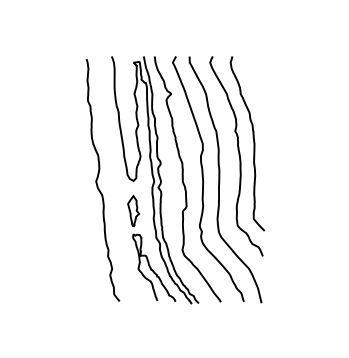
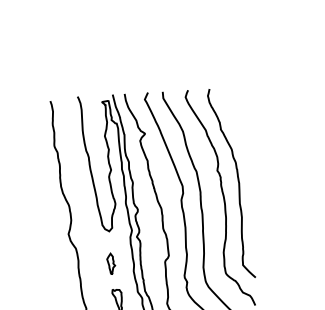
part: (133, 210) -> (111, 263), size x0.62

